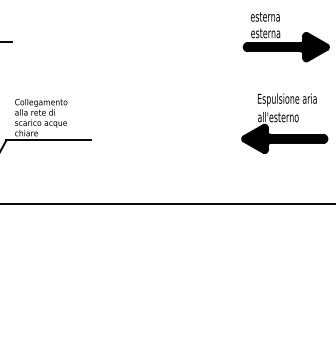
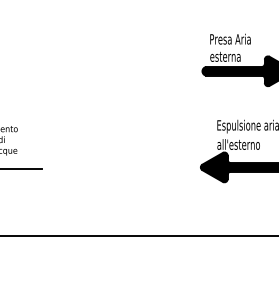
text: (269, 16) -> (229, 39), esterna -> Presa Aria

